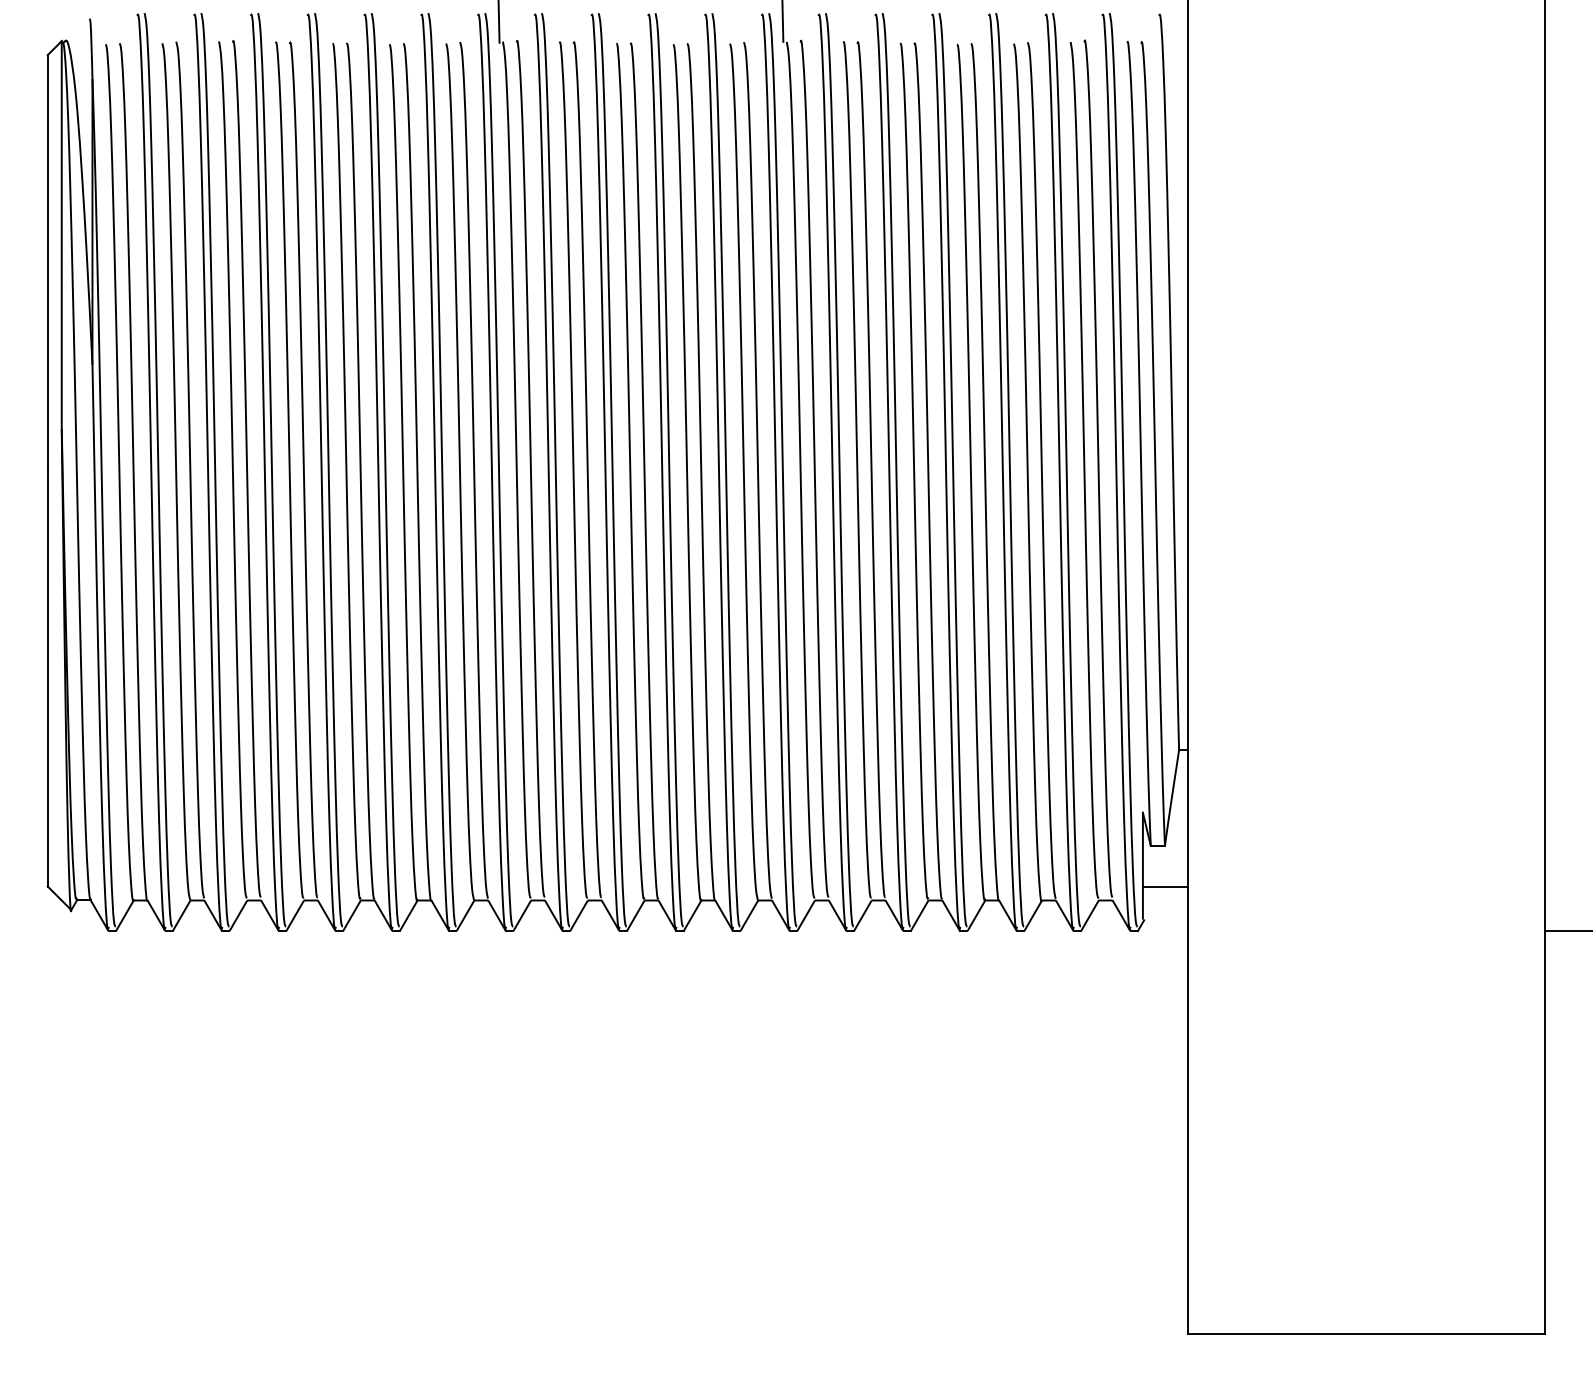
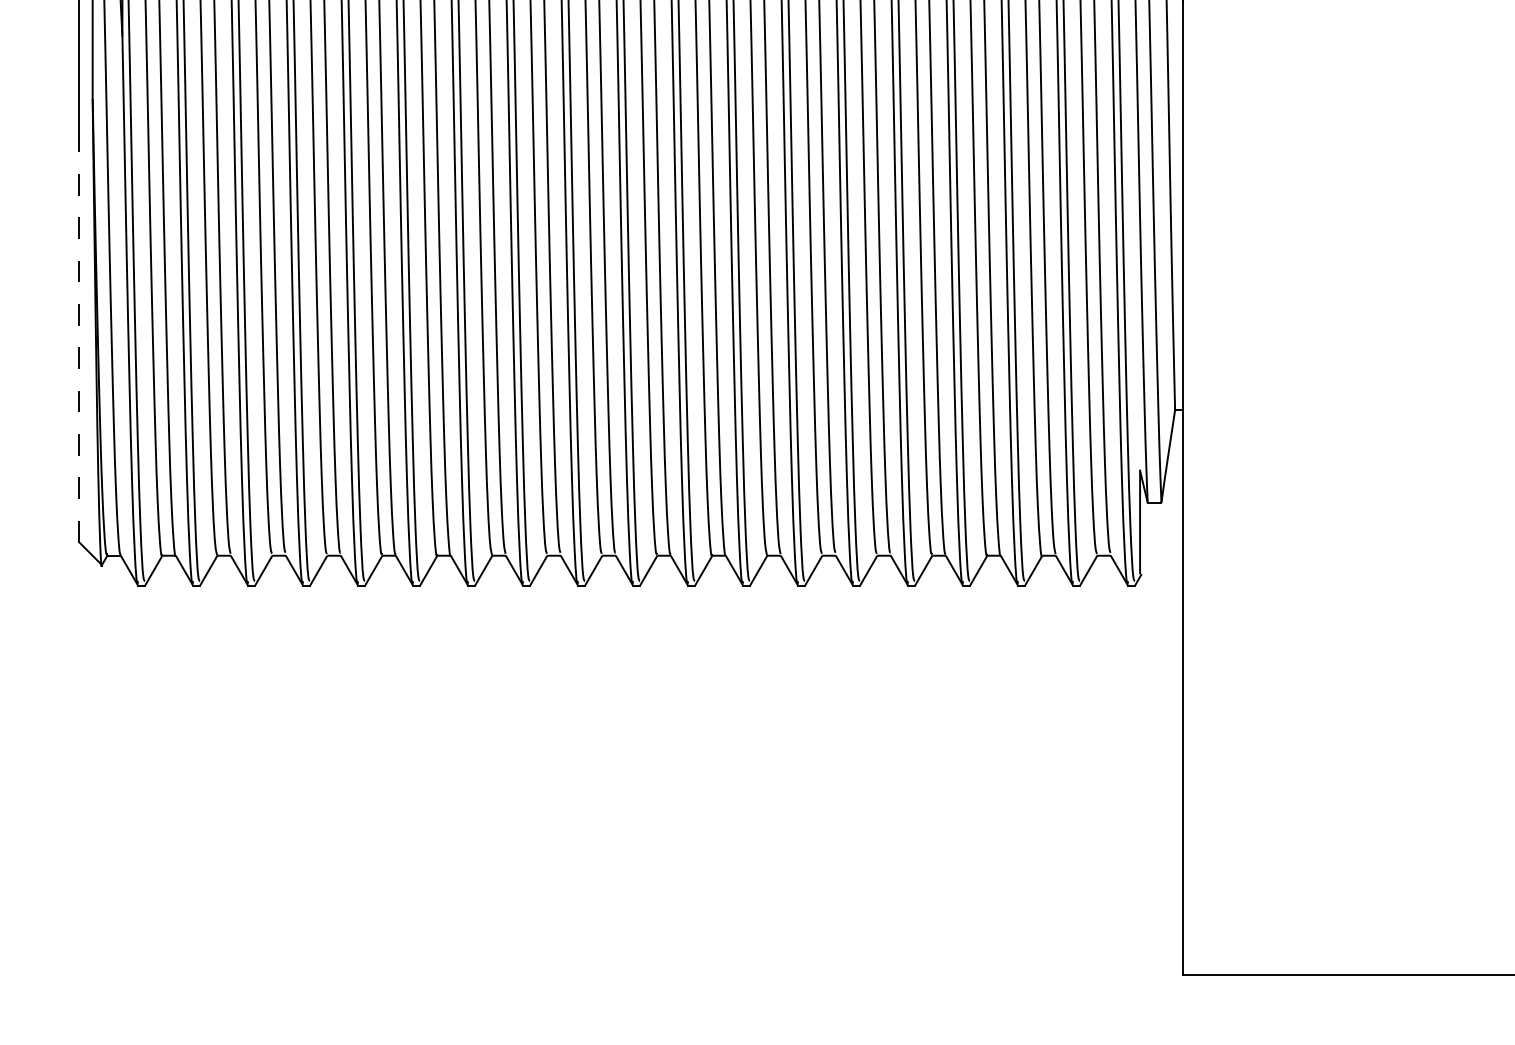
line: (47, 678) -> (78, 340), solid -> dashed
line: (1164, 886) -> (1161, 542), removed

